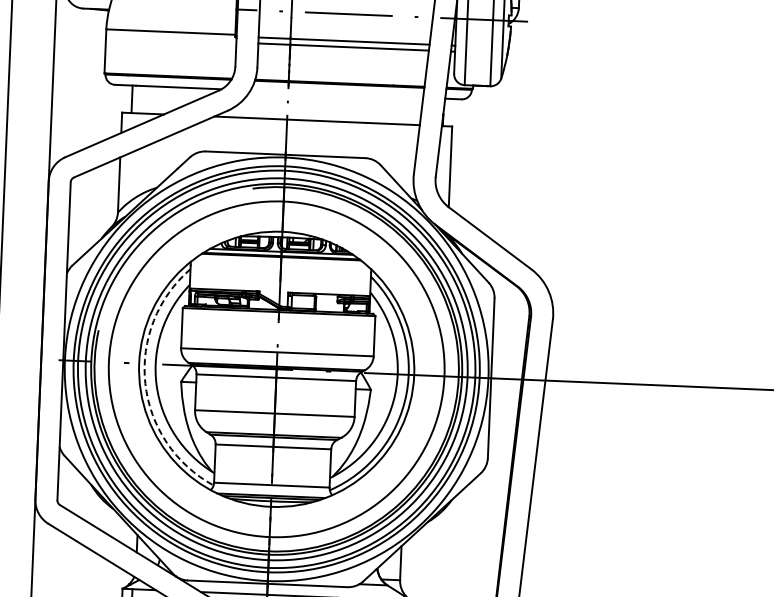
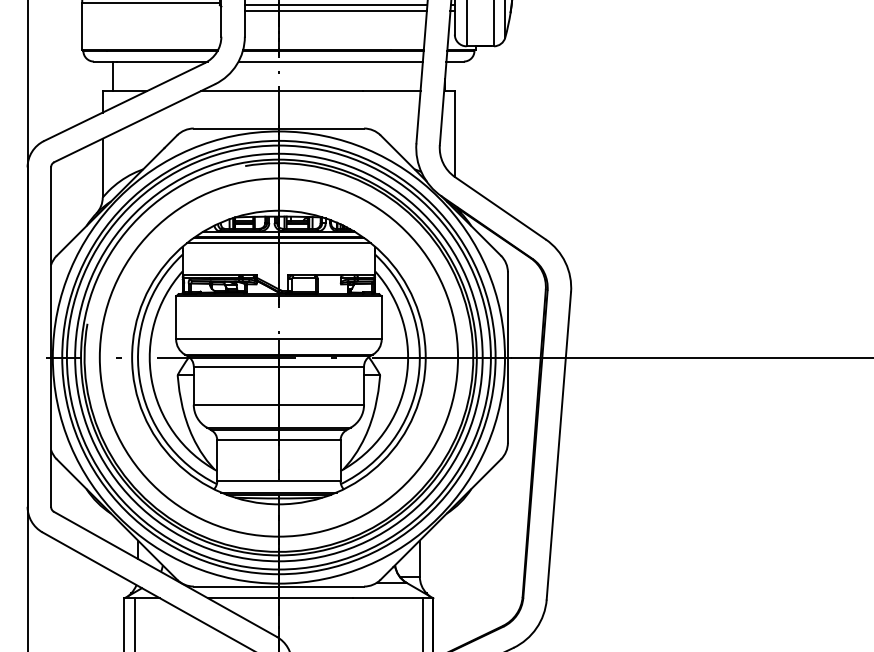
line: (336, 94) -> (330, 61), added
line: (280, 262) -> (278, 243), added
arc: (145, 383) -> (139, 378), dashed -> solid

